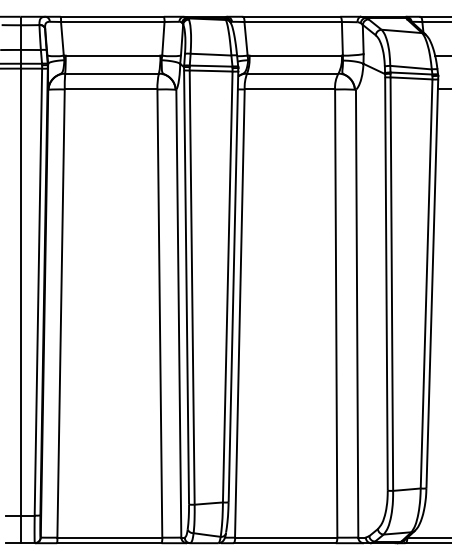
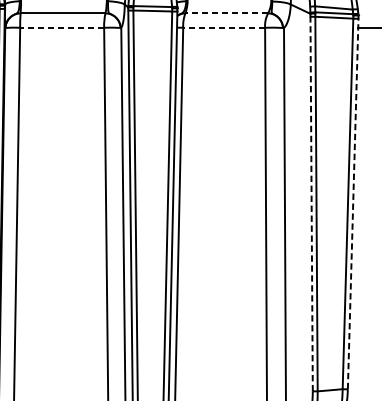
line: (292, 73) -> (226, 13), solid -> dashed
line: (110, 89) -> (61, 27), solid -> dashed
line: (289, 89) -> (223, 27), solid -> dashed
line: (386, 282) -> (311, 202), solid -> dashed
line: (432, 284) -> (353, 204), solid -> dashed

